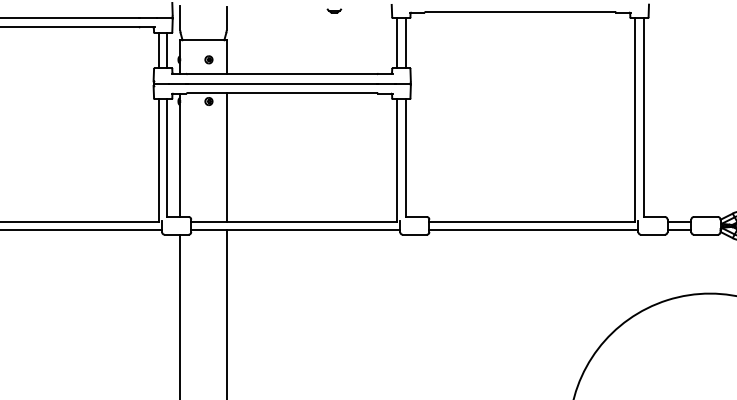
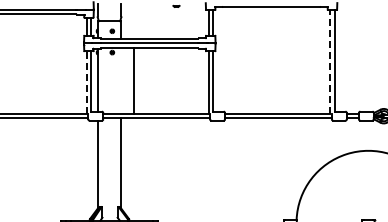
line: (635, 118) -> (330, 61), solid -> dashed
line: (226, 158) -> (134, 81), moved
line: (158, 159) -> (86, 82), solid -> dashed

